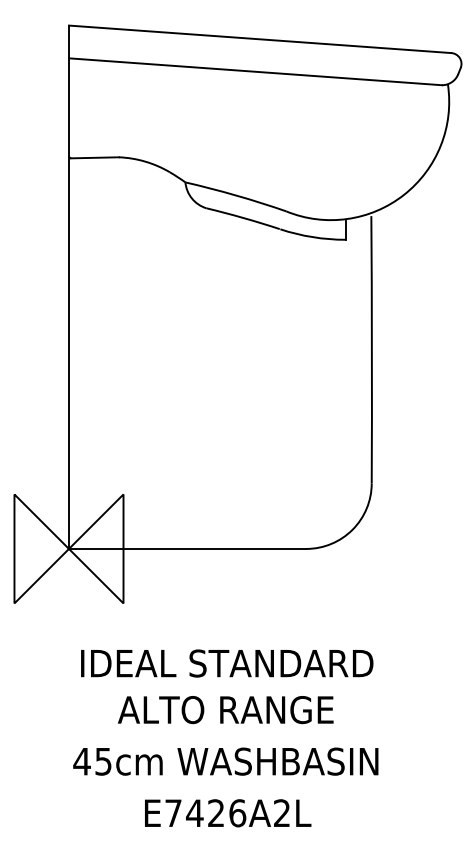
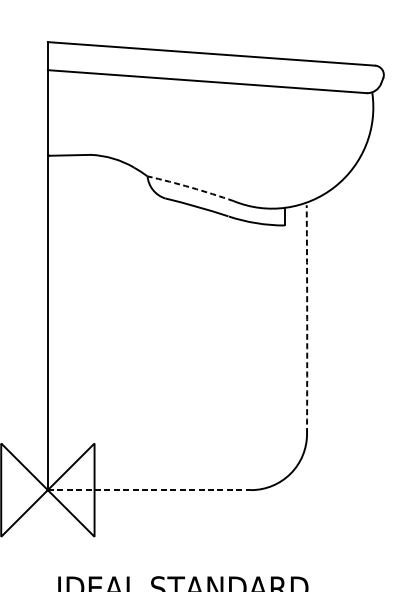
arc: (236, 195) -> (191, 187), solid -> dashed
arc: (371, 349) -> (306, 319), solid -> dashed
line: (187, 548) -> (149, 489), solid -> dashed

